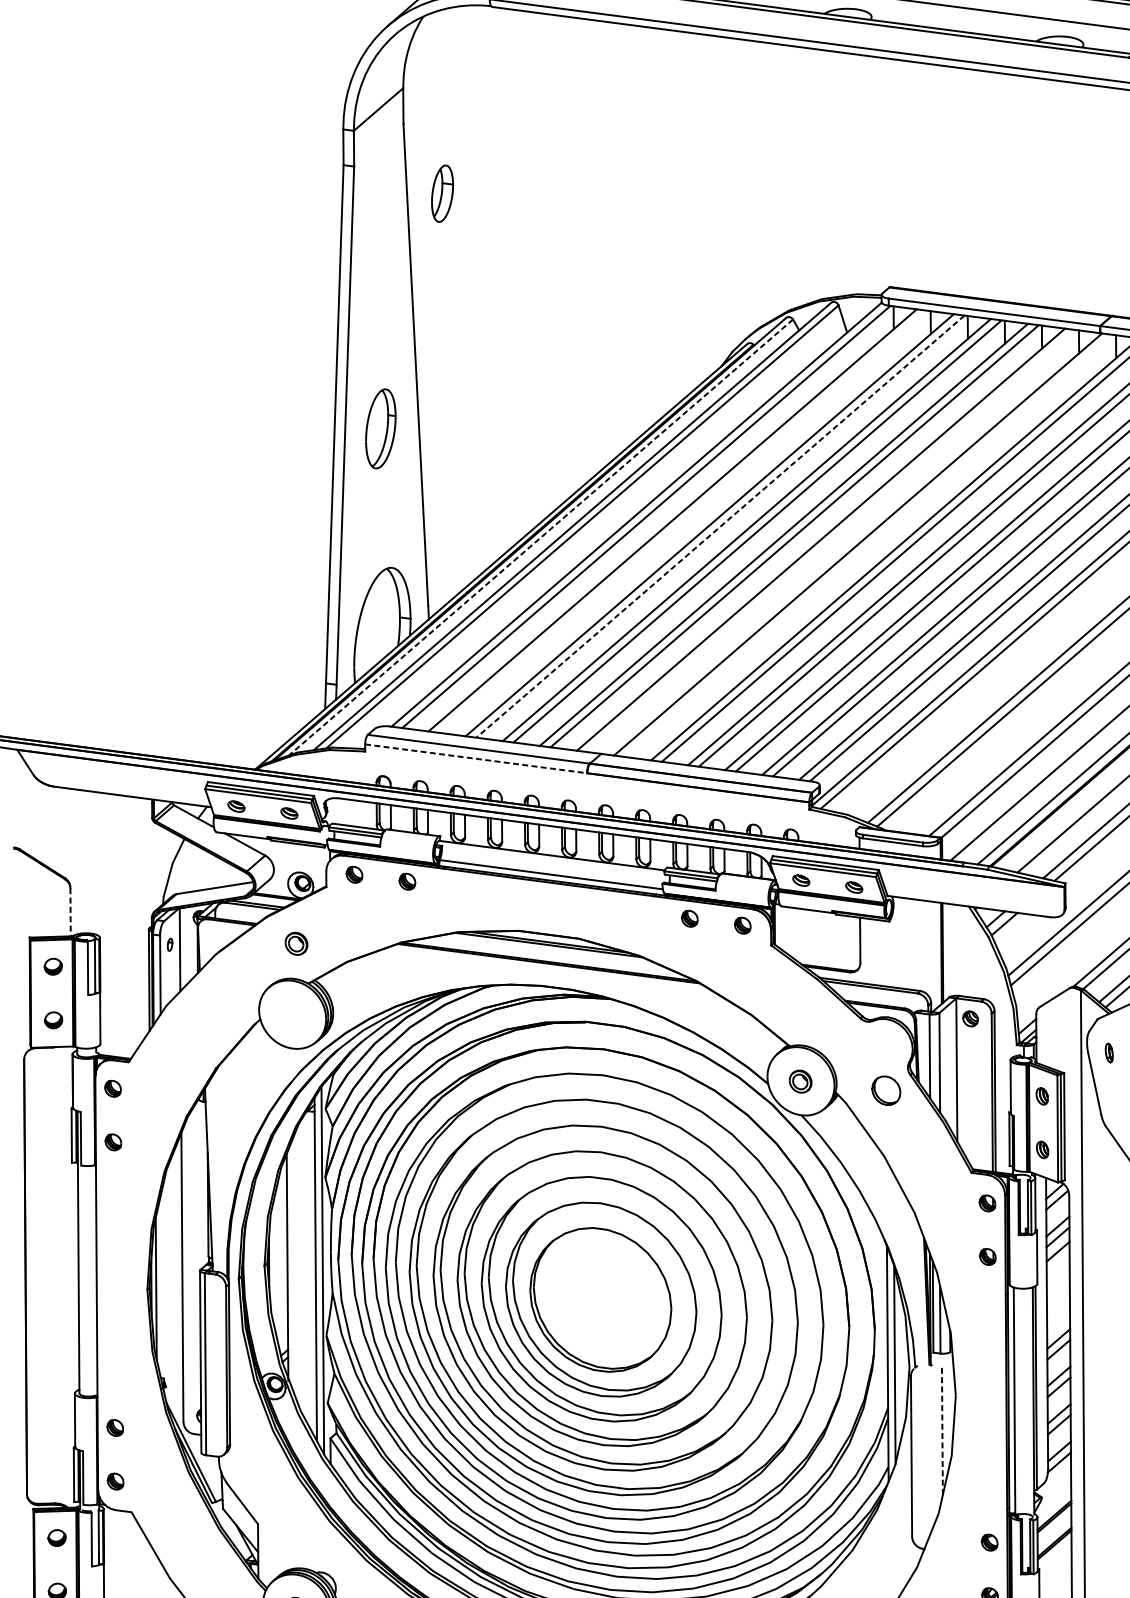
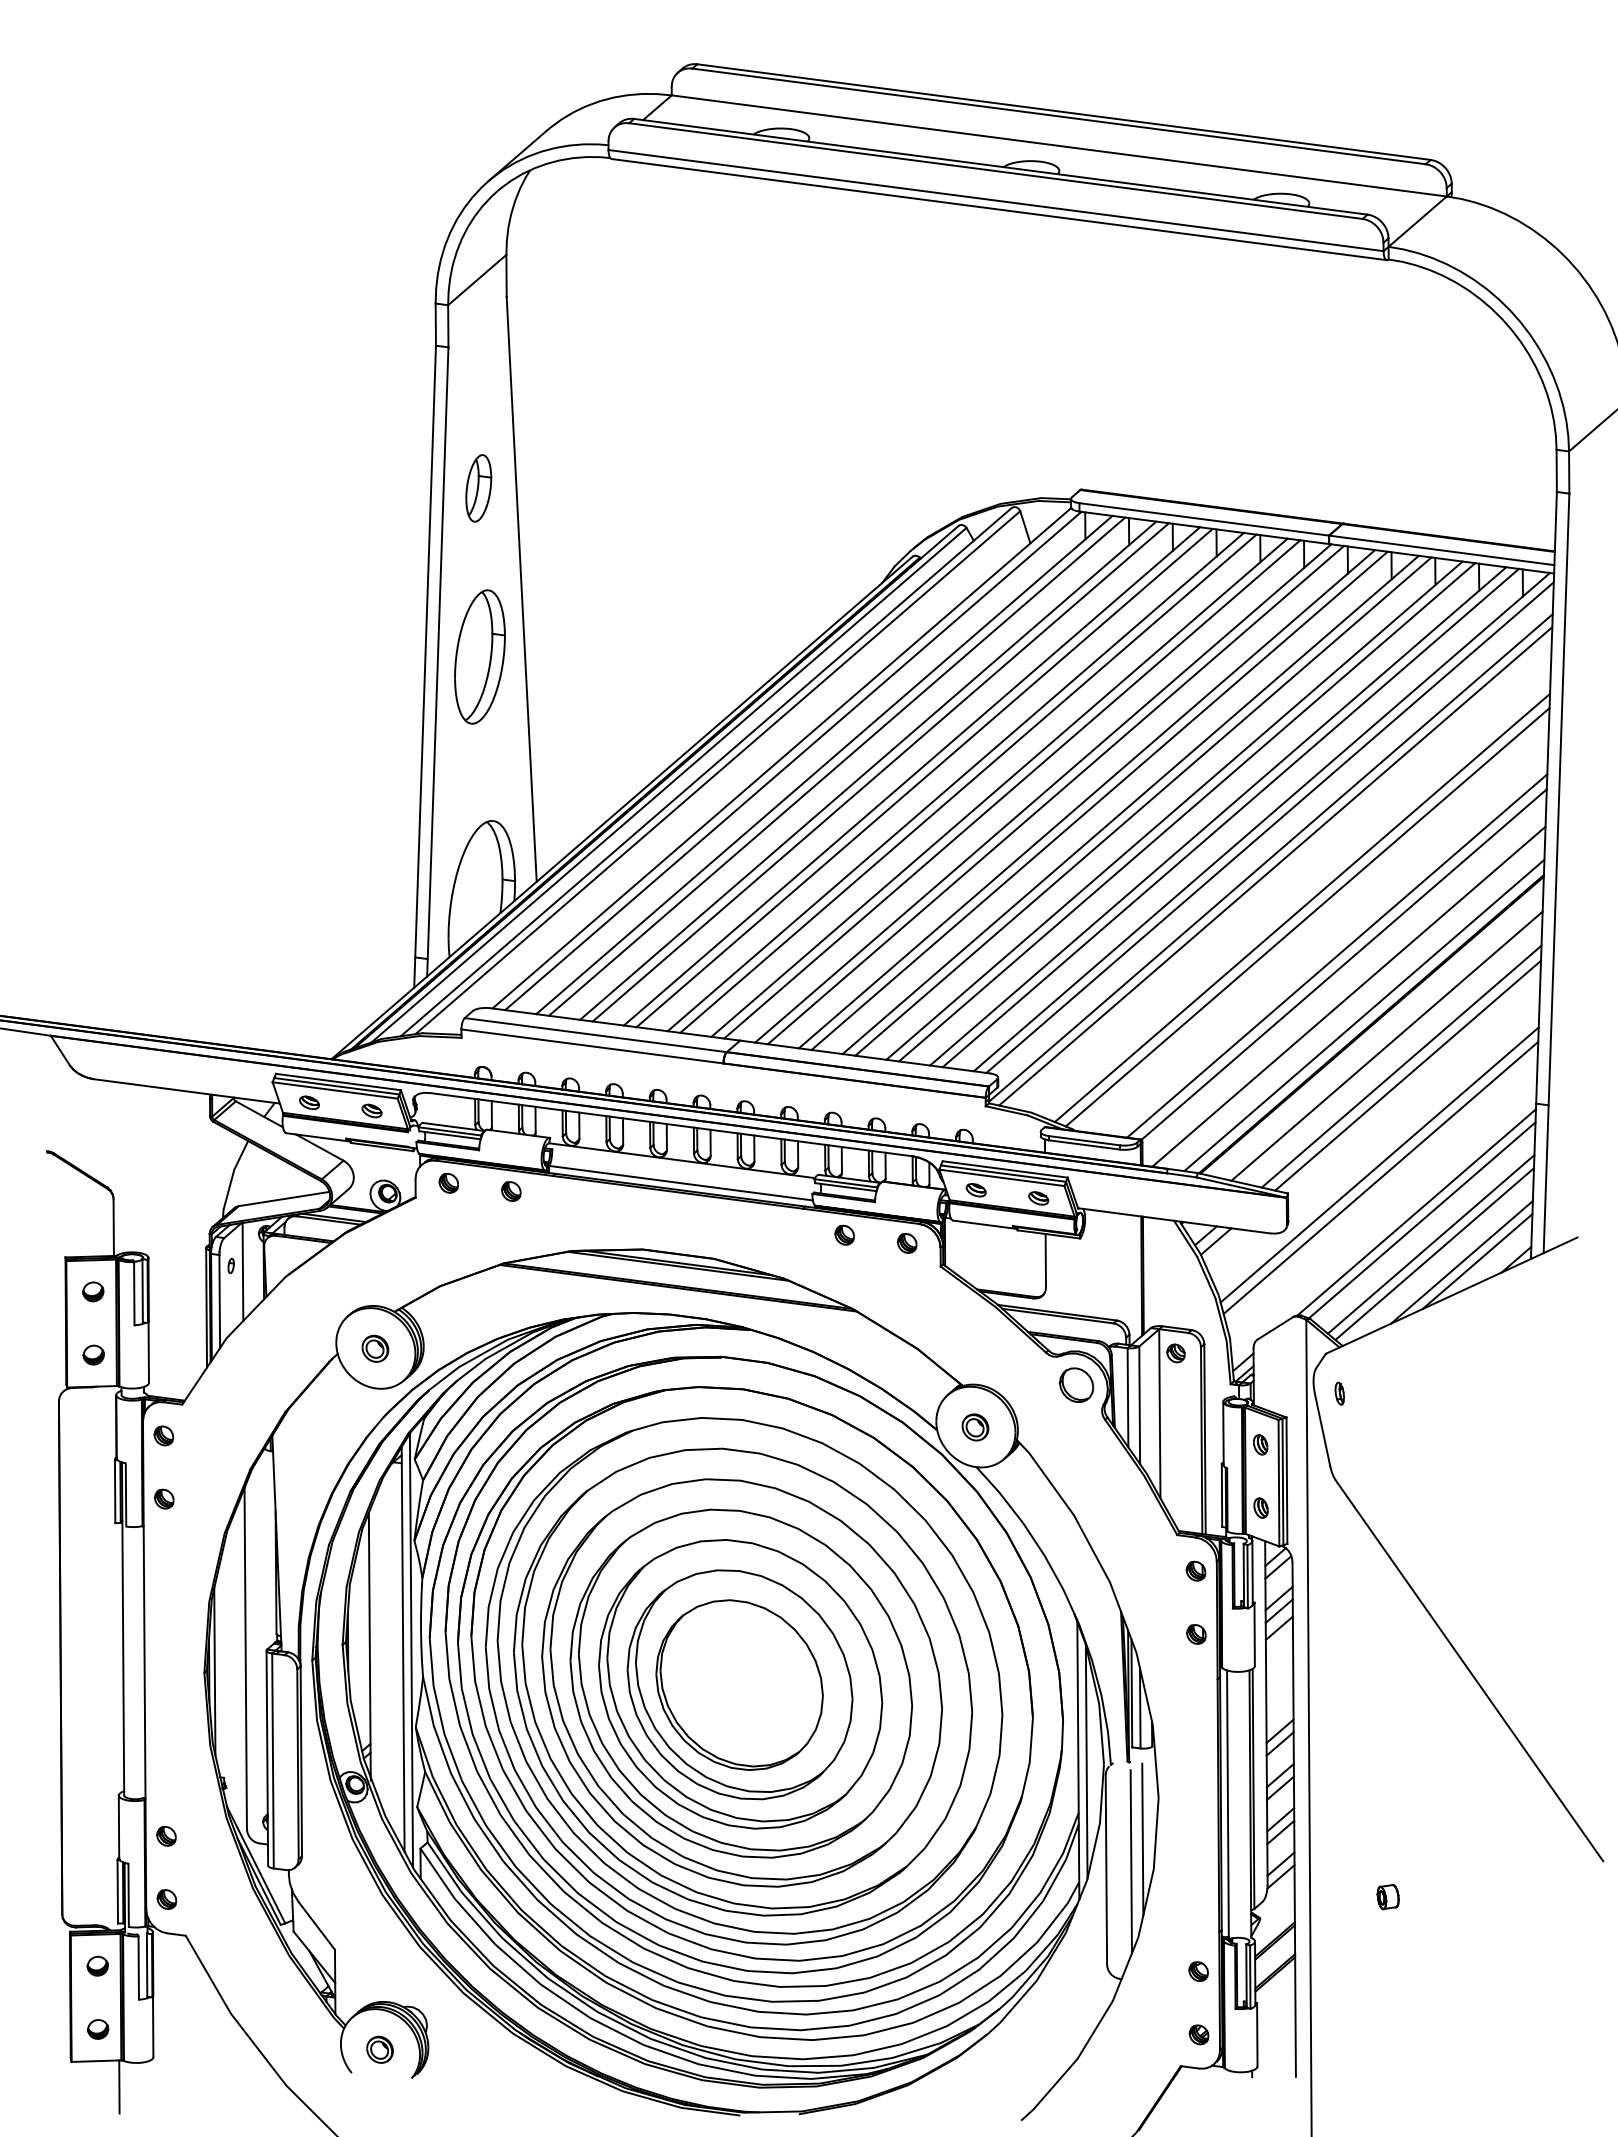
part: (442, 193) -> (478, 488), moved
part: (380, 428) -> (479, 656), size x1.43
line: (683, 521) -> (837, 766), added
line: (720, 526) -> (880, 772), dashed -> solid
line: (540, 537) -> (668, 785), dashed -> solid
line: (832, 541) -> (1012, 789), added
line: (868, 545) -> (1055, 794), added
line: (476, 758) -> (592, 1046), dashed -> solid
line: (70, 913) -> (113, 1228), dashed -> solid
part: (296, 943) -> (375, 1348), moved
part: (886, 1090) -> (1076, 1384), moved
line: (942, 1430) -> (1142, 1839), dashed -> solid
line: (931, 1449) -> (1130, 1861), added

